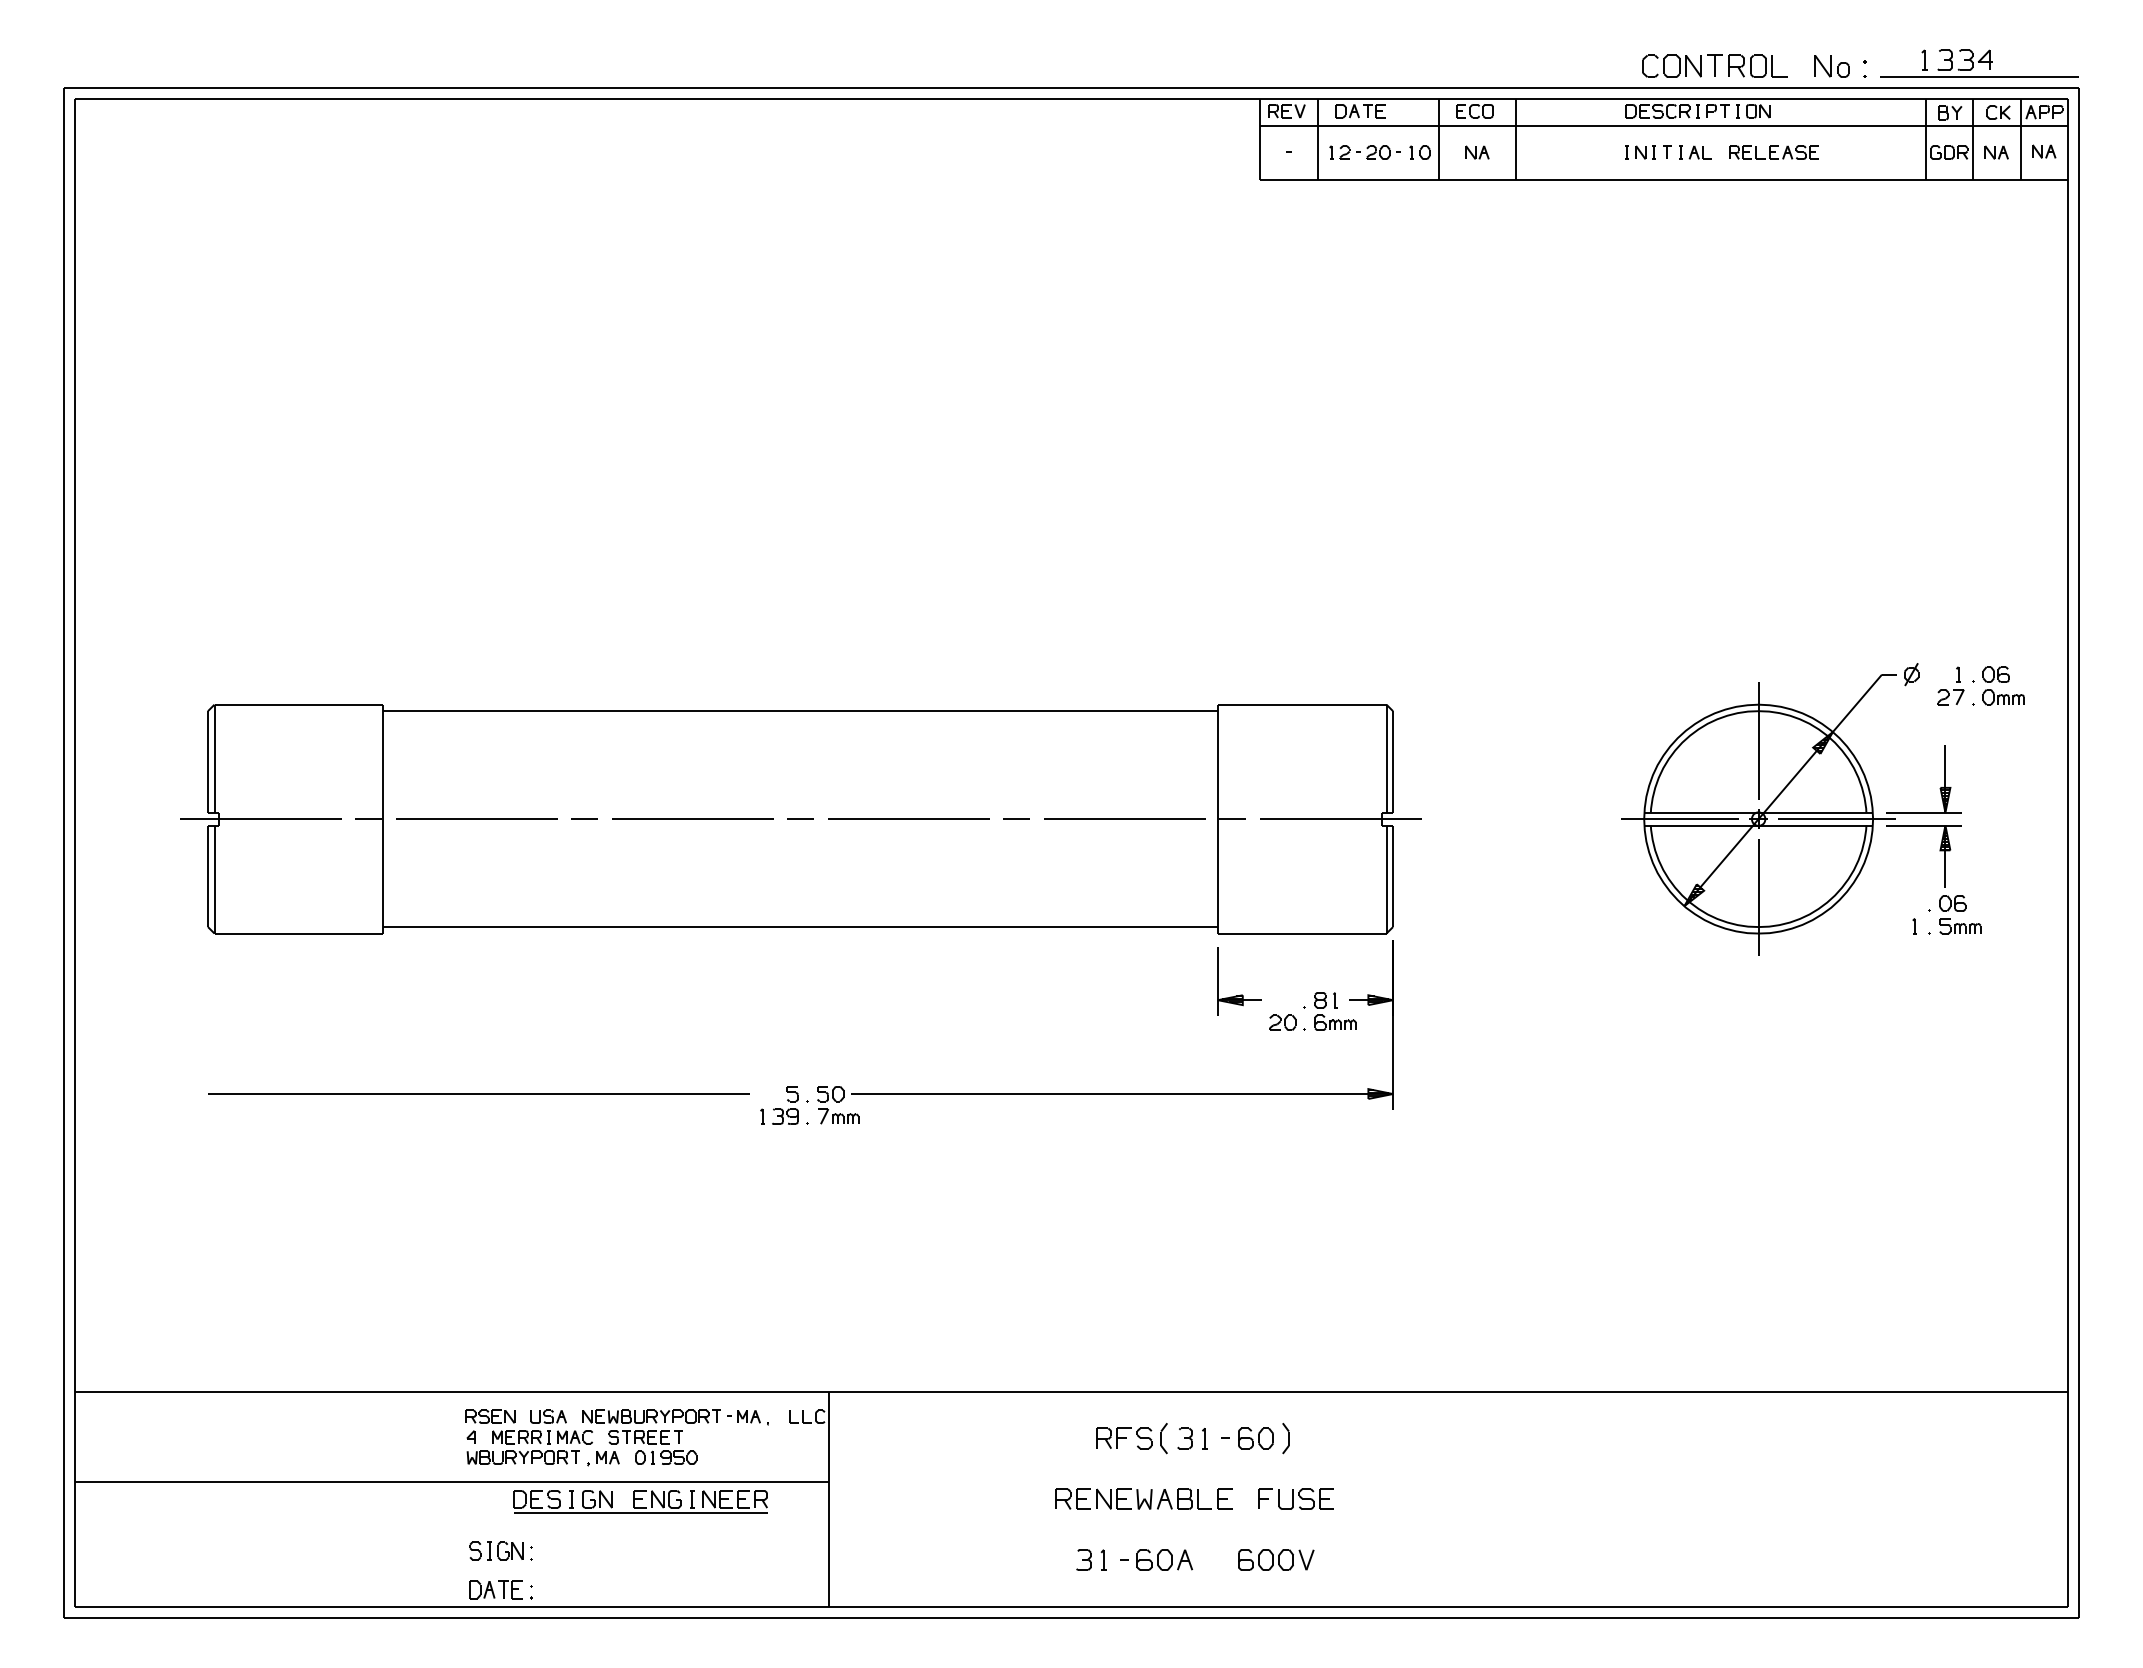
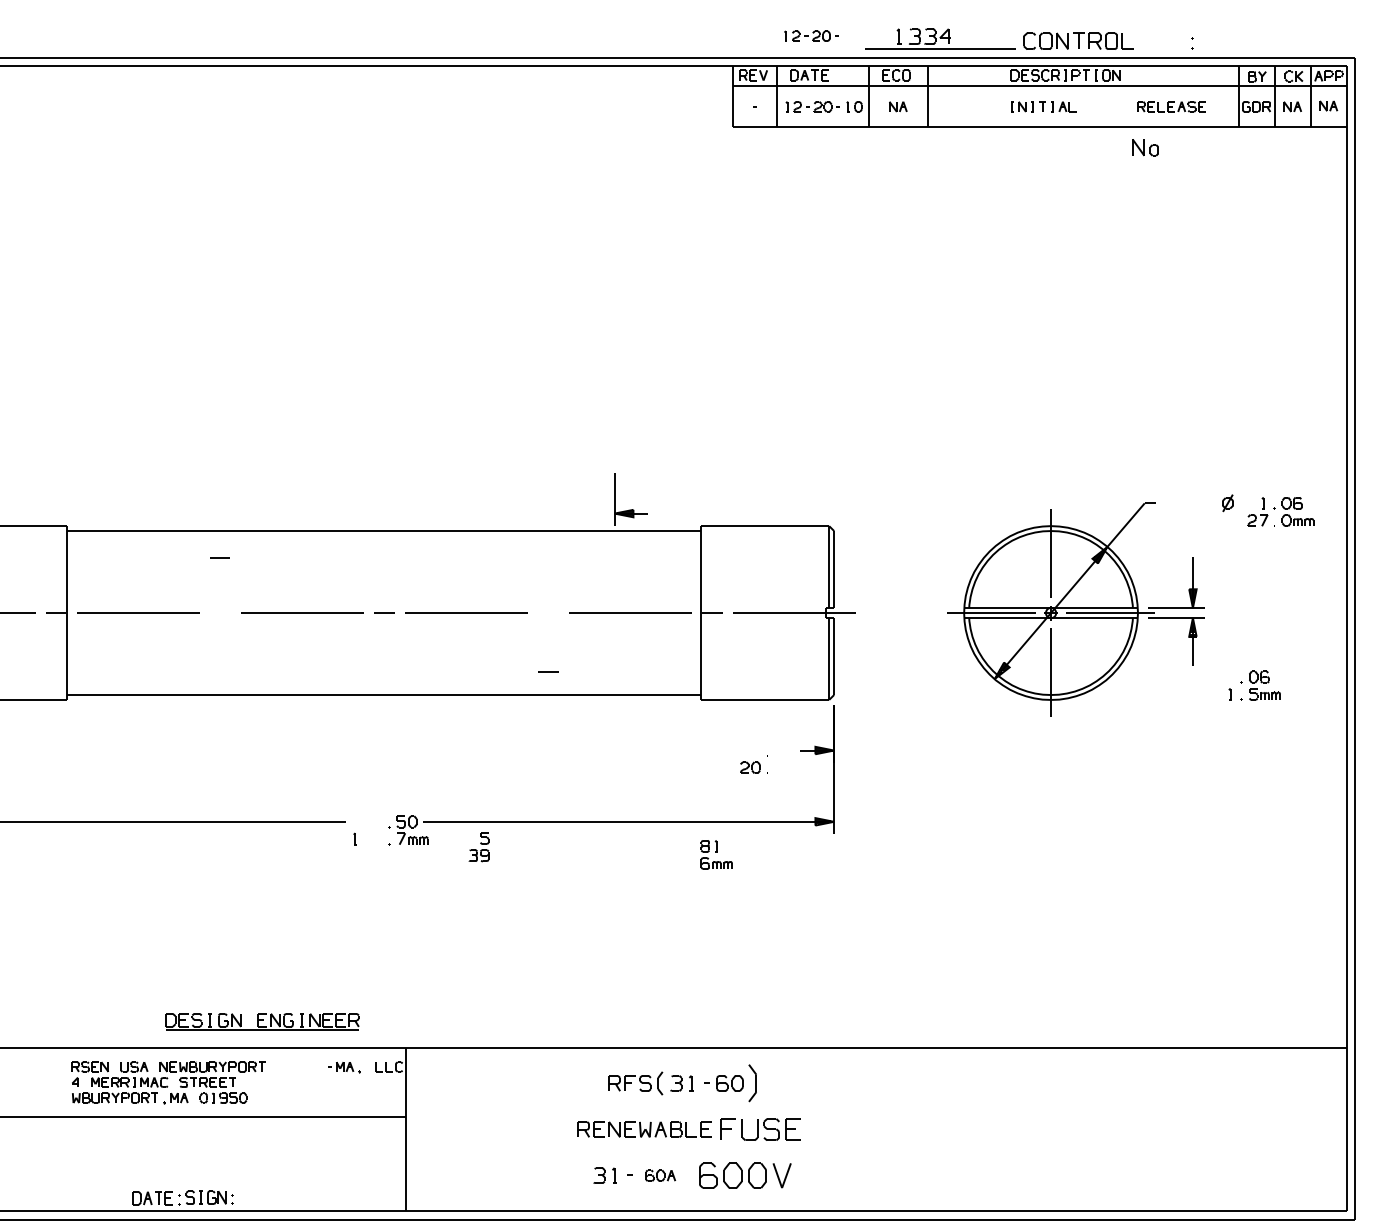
part: (1362, 59) -> (810, 36), added
part: (1979, 63) -> (940, 39), moved
part: (1831, 66) -> (1145, 147), moved
part: (1773, 152) -> (1170, 106), moved
part: (1791, 814) -> (1076, 609), moved
line: (584, 818) -> (220, 557), moved
line: (1016, 818) -> (548, 671), moved
part: (1240, 994) -> (631, 509), moved
part: (1335, 1011) -> (716, 854), moved
part: (785, 1105) -> (479, 847), moved
part: (592, 1437) -> (167, 1082), moved
part: (1285, 1438) -> (752, 1083), size x1.6
part: (1295, 1498) -> (760, 1129), size x1.4
part: (640, 1501) -> (262, 1021), moved
part: (500, 1550) -> (209, 1197), moved
part: (1164, 1559) -> (660, 1175), size x0.7
part: (1276, 1559) -> (745, 1175), size x1.6

